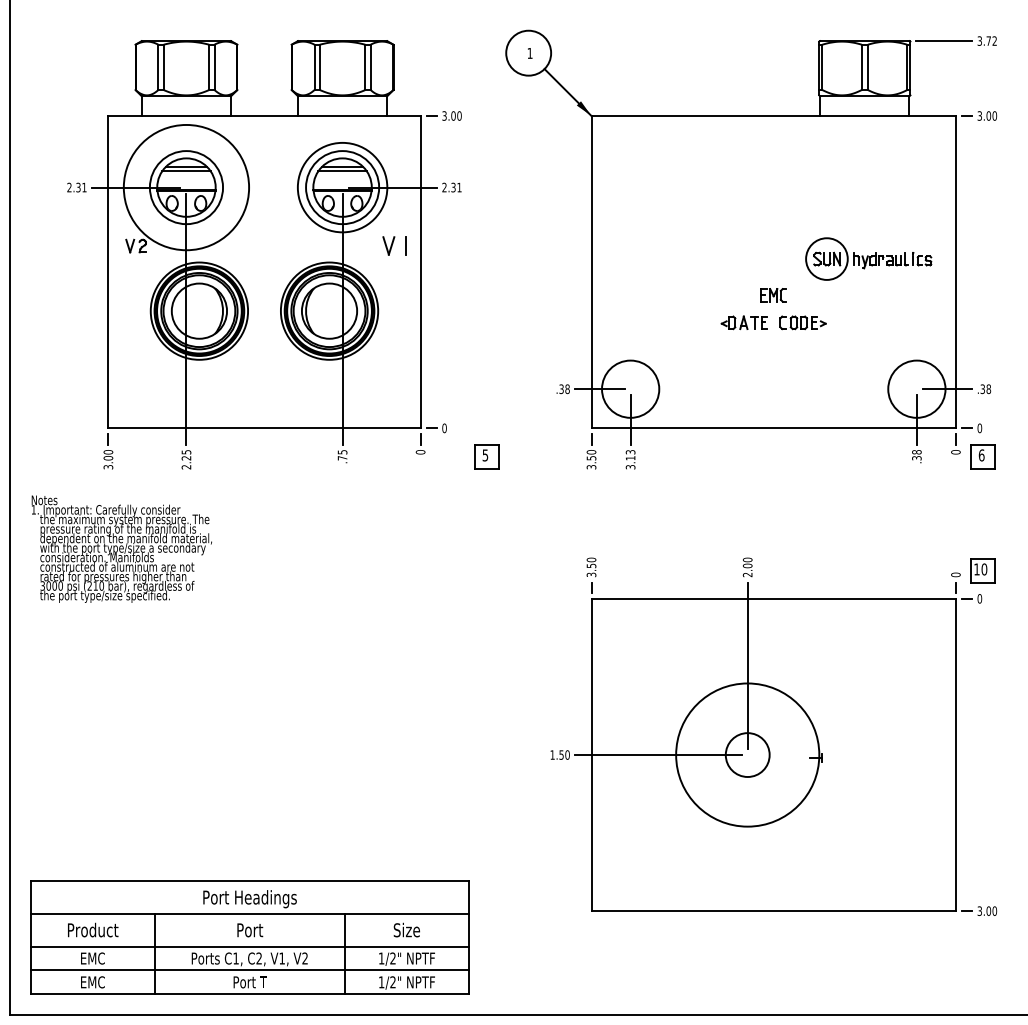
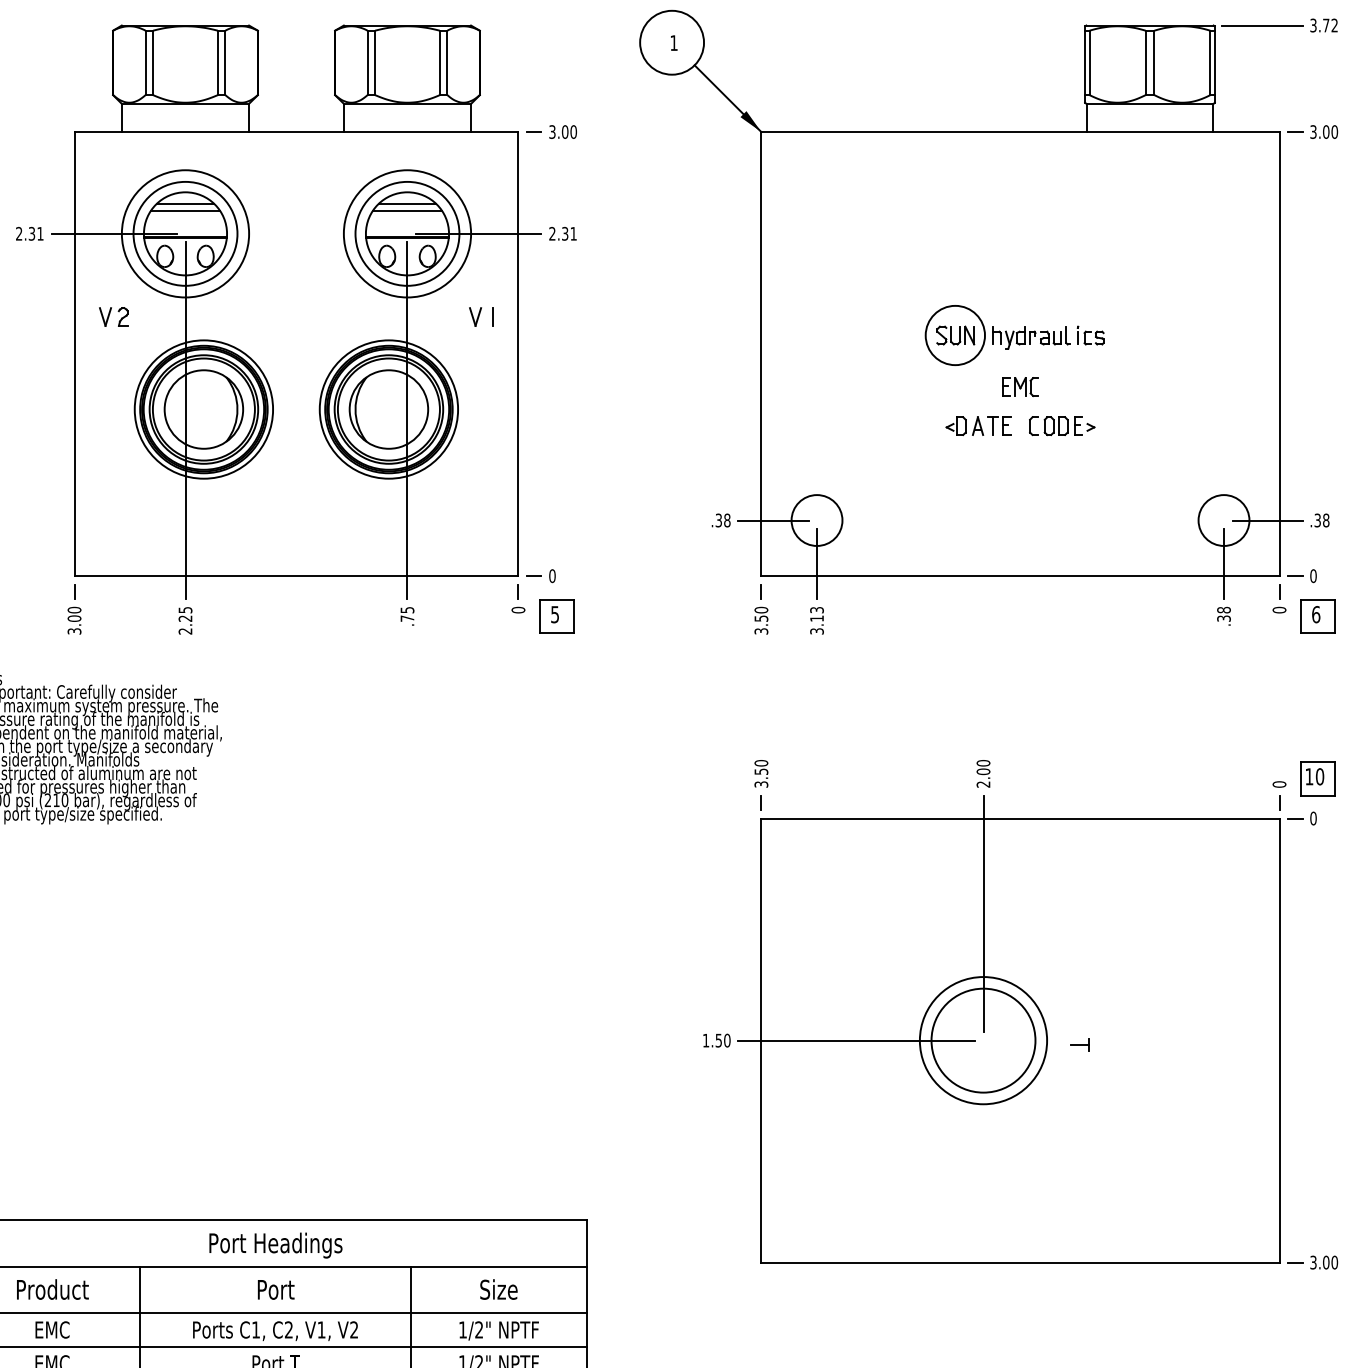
circle: (186, 187) -> (185, 233), size x0.71
part: (394, 246) -> (481, 317), size x0.71
part: (868, 258) -> (1014, 334), moved
circle: (630, 389) -> (816, 520), size x0.62
circle: (916, 389) -> (1223, 520), size x0.62
part: (486, 456) -> (556, 616), moved
circle: (747, 754) -> (983, 1039), size x0.62
circle: (747, 754) -> (983, 1039), size x1.67

